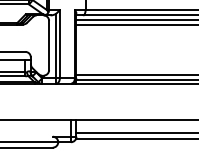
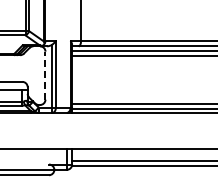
line: (49, 45) -> (45, 75), solid -> dashed

